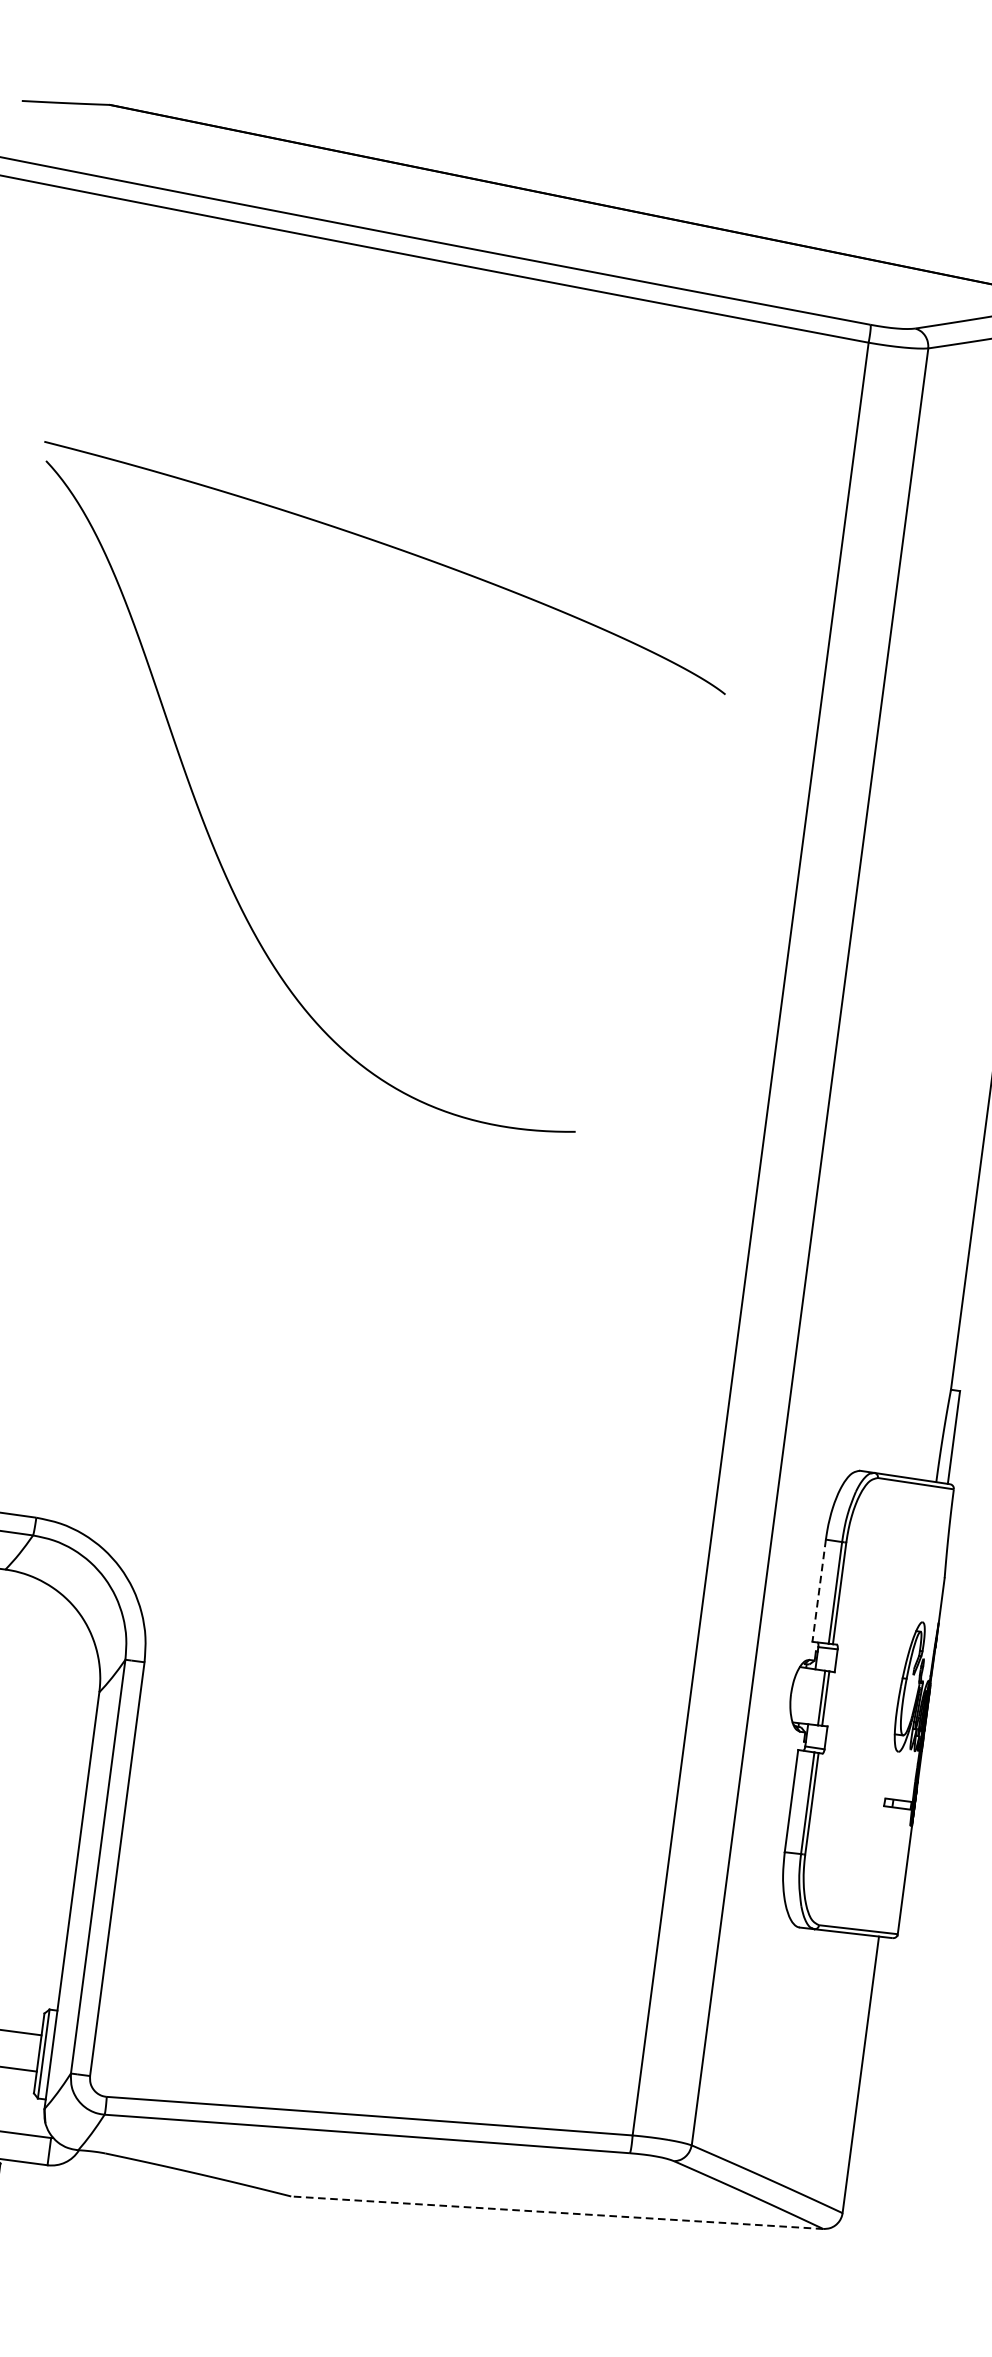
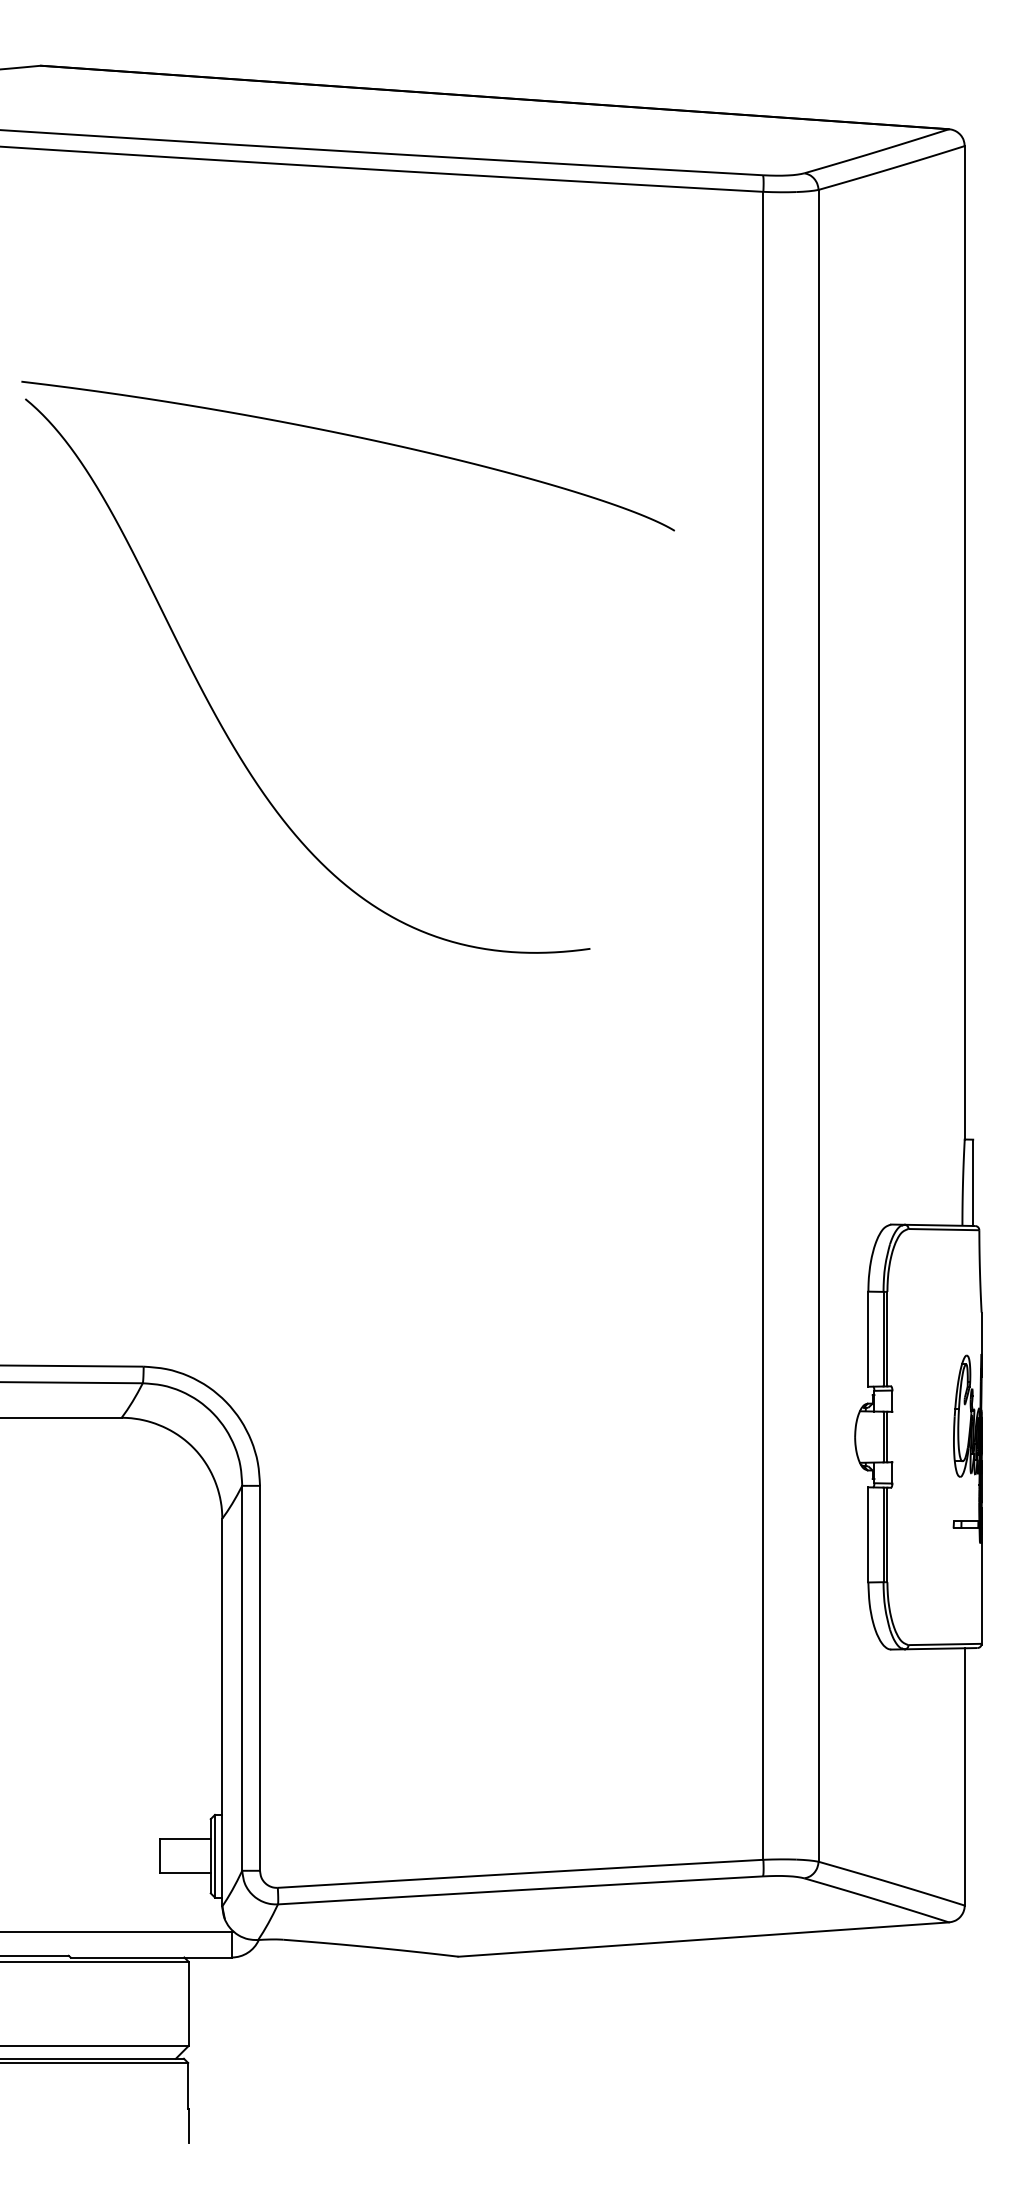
line: (819, 1591) -> (868, 1339), dashed -> solid
line: (557, 2212) -> (703, 1939), dashed -> solid

